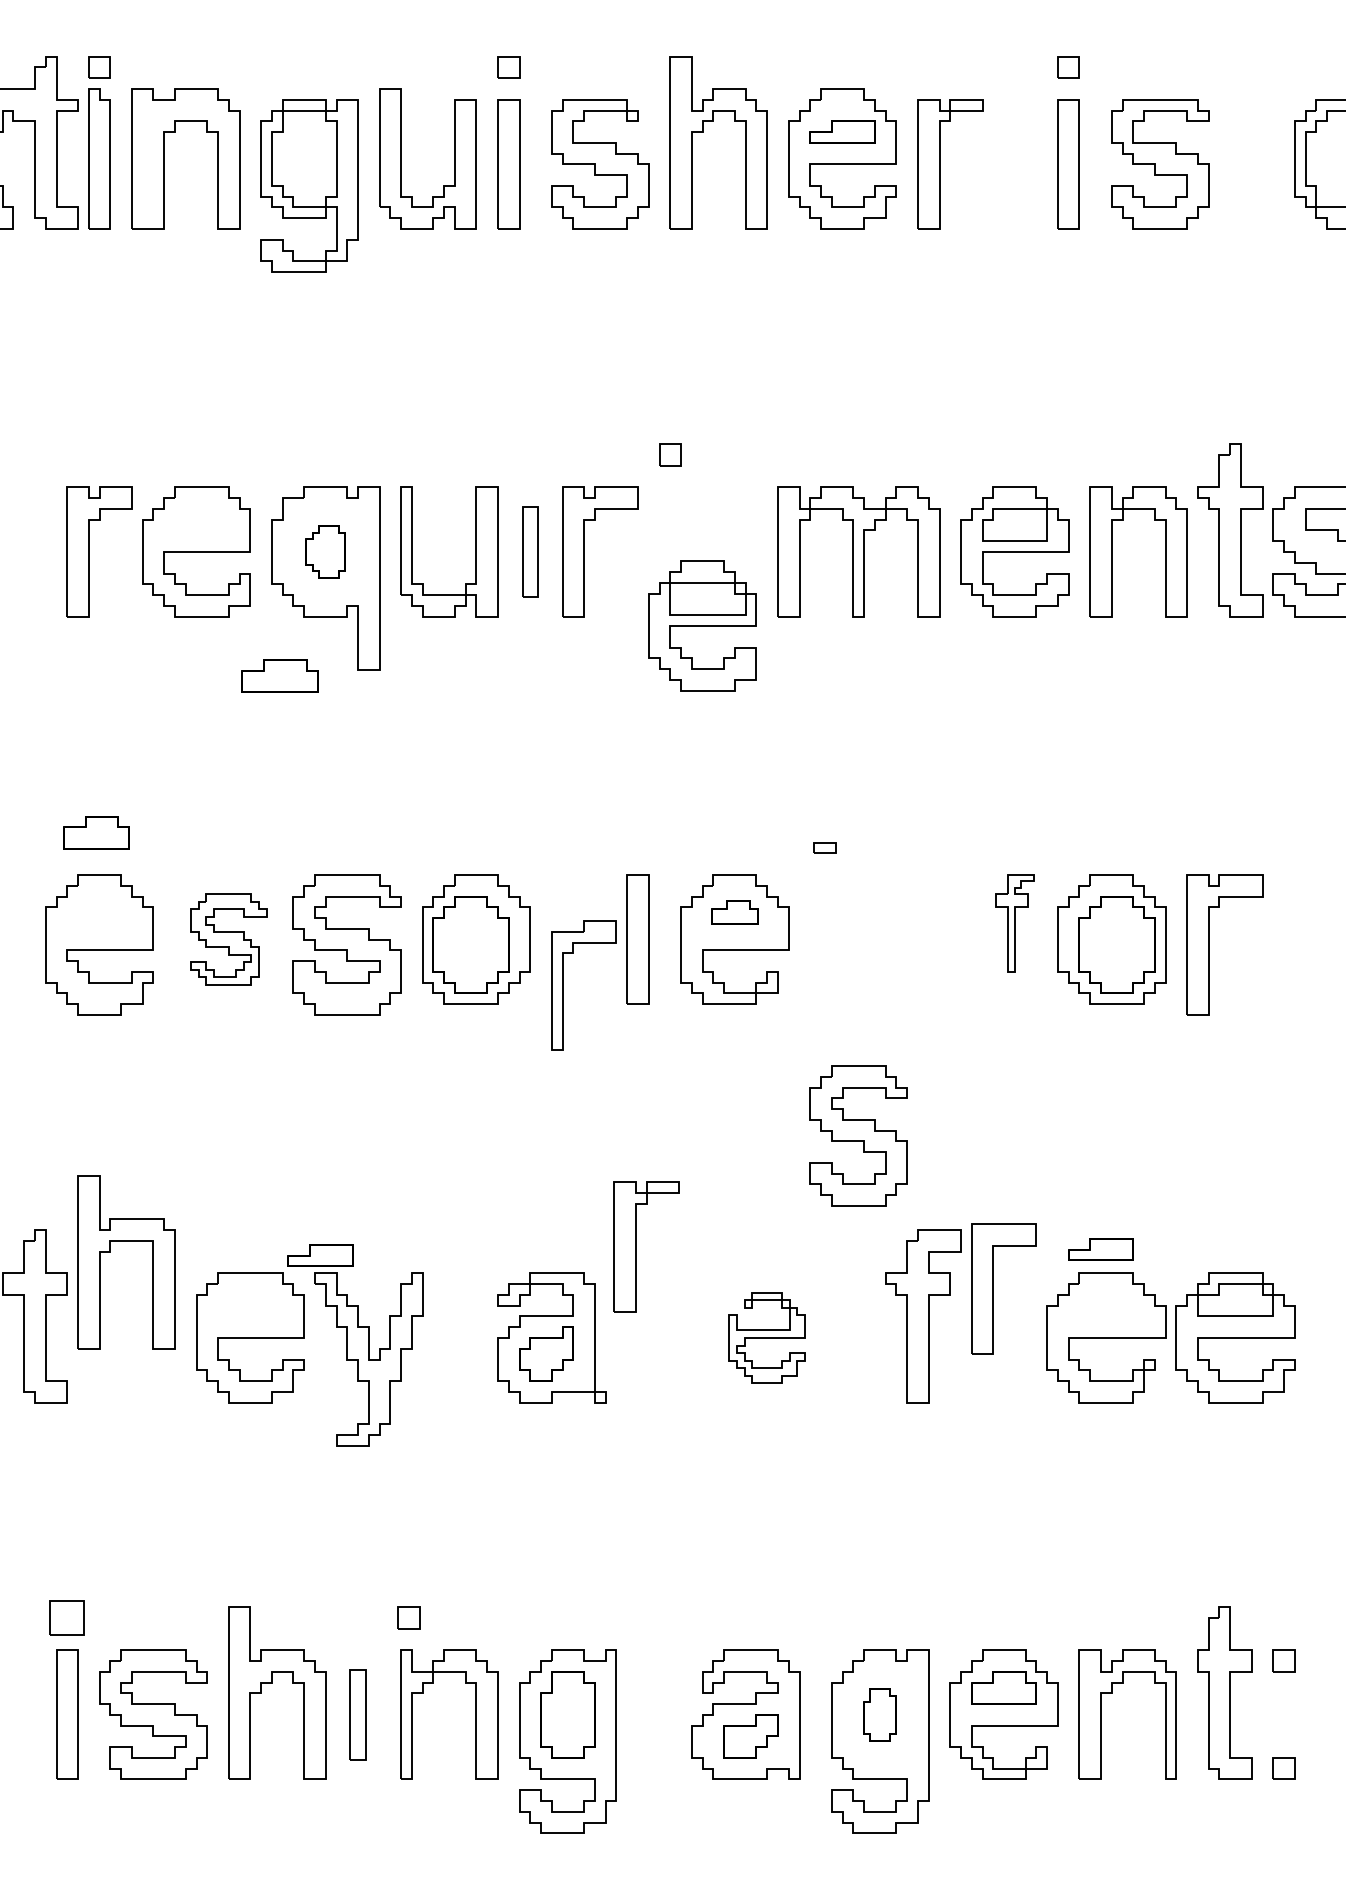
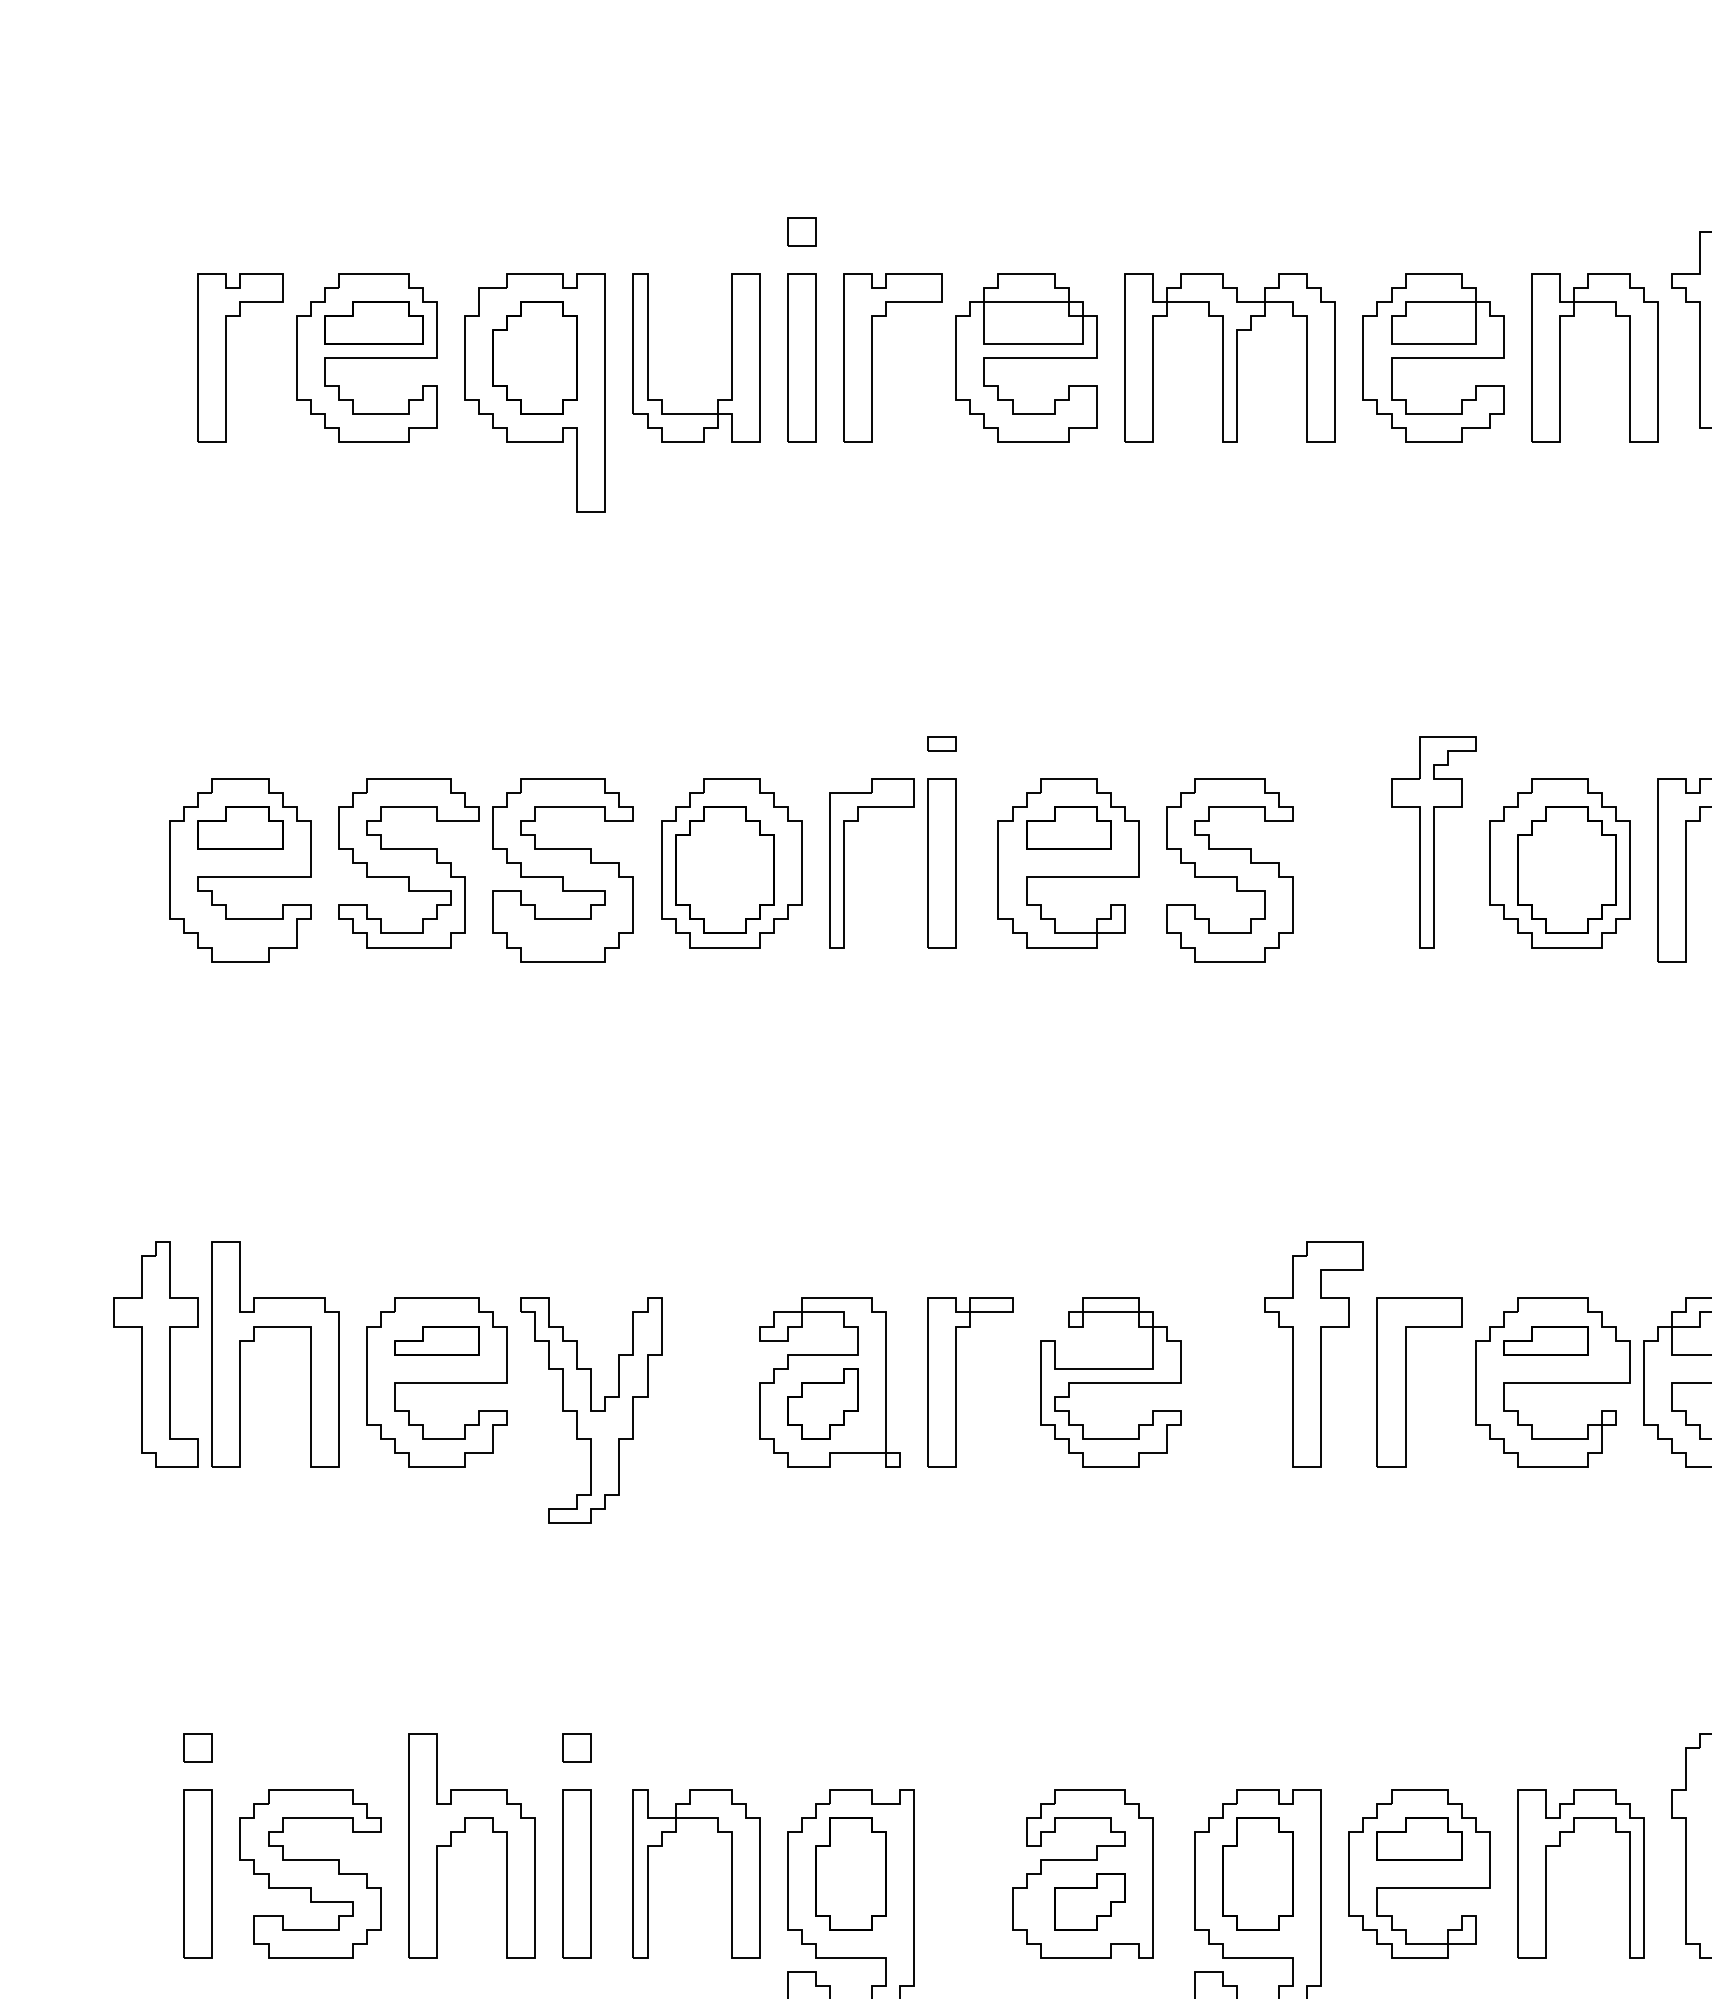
part: (670, 454) -> (802, 230), moved
part: (325, 551) -> (534, 357), size x1.67
part: (530, 551) -> (802, 357), size x1.43
part: (702, 625) -> (1026, 357), moved
part: (279, 675) -> (373, 322), moved
part: (96, 832) -> (240, 827), moved
part: (824, 847) -> (941, 743), moved
part: (734, 912) -> (1068, 827), size x1.43
part: (1014, 923) -> (1433, 842), size x1.67
part: (228, 939) -> (408, 863), size x1.43
part: (563, 985) -> (845, 863), moved
part: (858, 1135) -> (1229, 869), moved
part: (636, 1246) -> (957, 1381), moved
part: (1100, 1249) -> (1545, 1340), moved
part: (110, 1252) -> (254, 1341), moved
part: (320, 1255) -> (437, 1340), moved
part: (993, 1288) -> (1405, 1381), moved
part: (766, 1337) -> (1109, 1381), size x1.43
part: (67, 1617) -> (198, 1746), size x0.62
part: (408, 1617) -> (576, 1746), moved
part: (357, 1714) -> (576, 1873), size x1.43
part: (879, 1714) -> (1257, 1873), size x1.67

